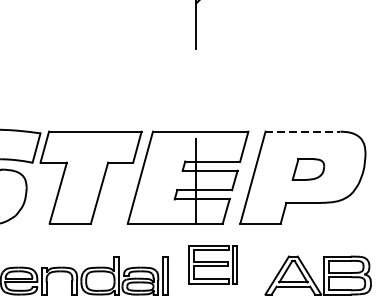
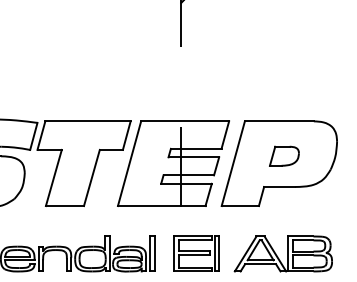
line: (303, 131) -> (279, 121), dashed -> solid
part: (213, 264) -> (196, 253), moved
part: (317, 275) -> (282, 253), moved

